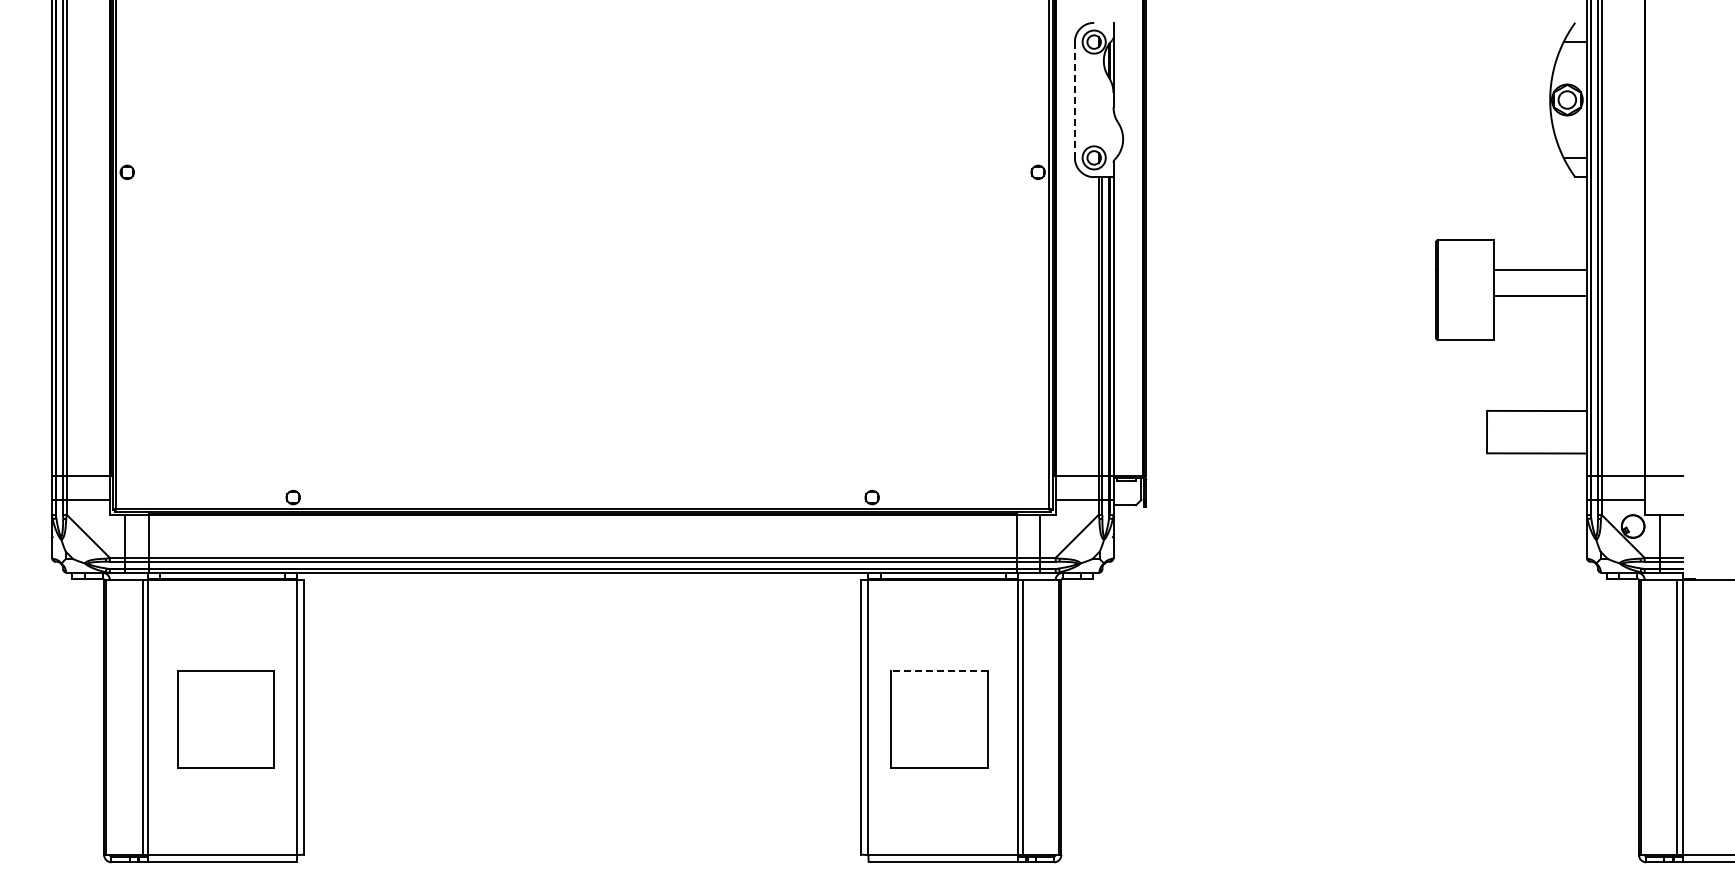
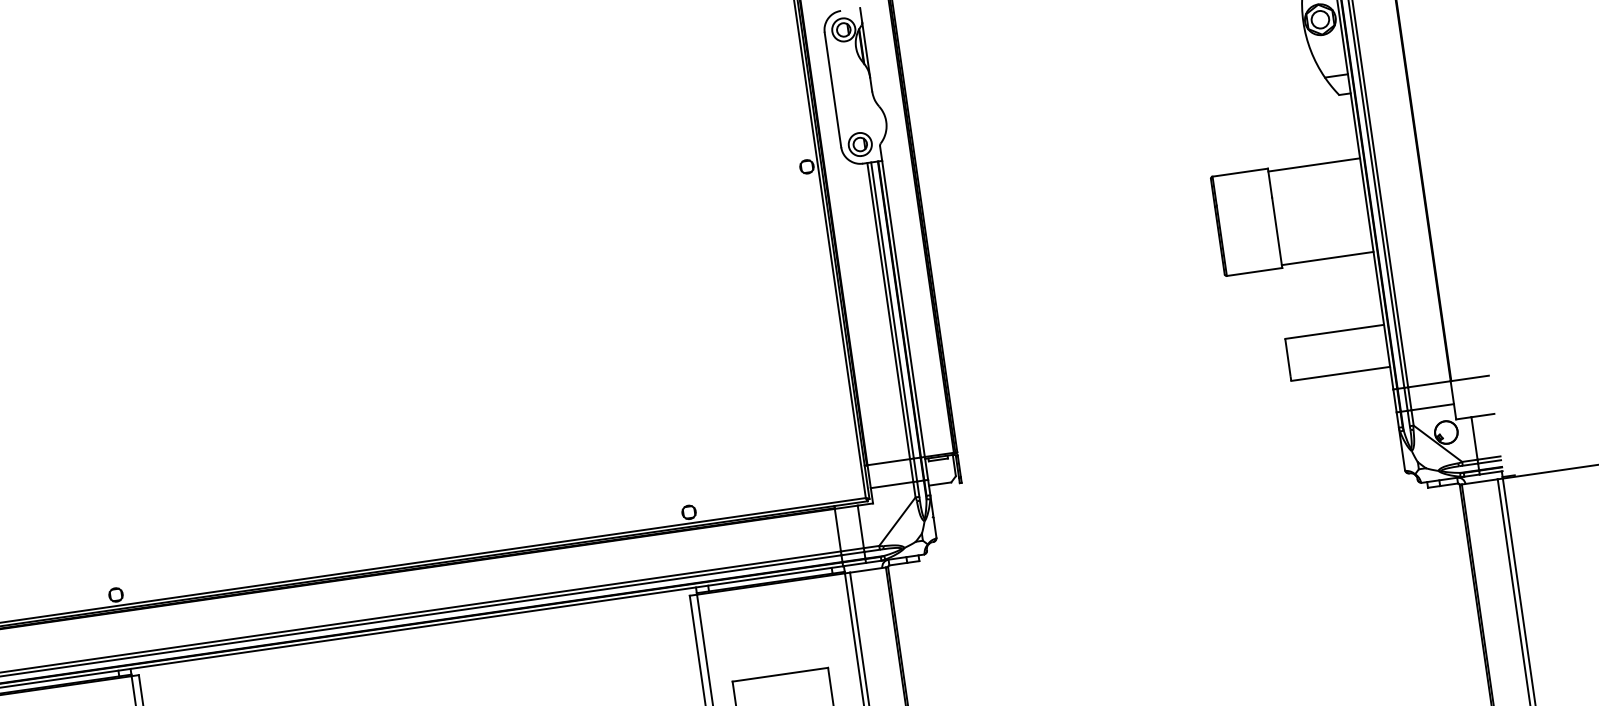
line: (1074, 100) -> (832, 90), dashed -> solid
line: (1540, 269) -> (1314, 164), moved
line: (1540, 296) -> (1327, 258), moved
line: (938, 671) -> (779, 675), dashed -> solid

